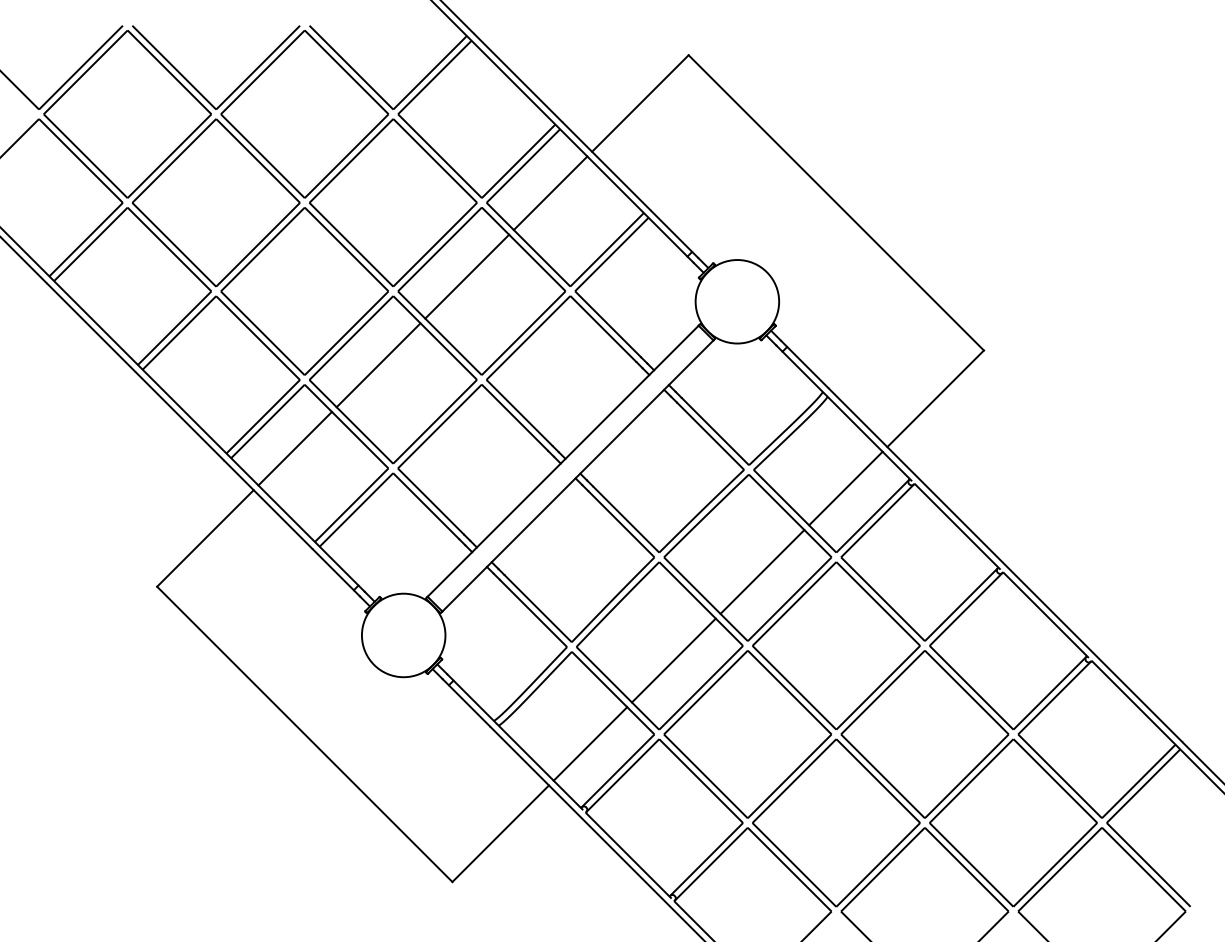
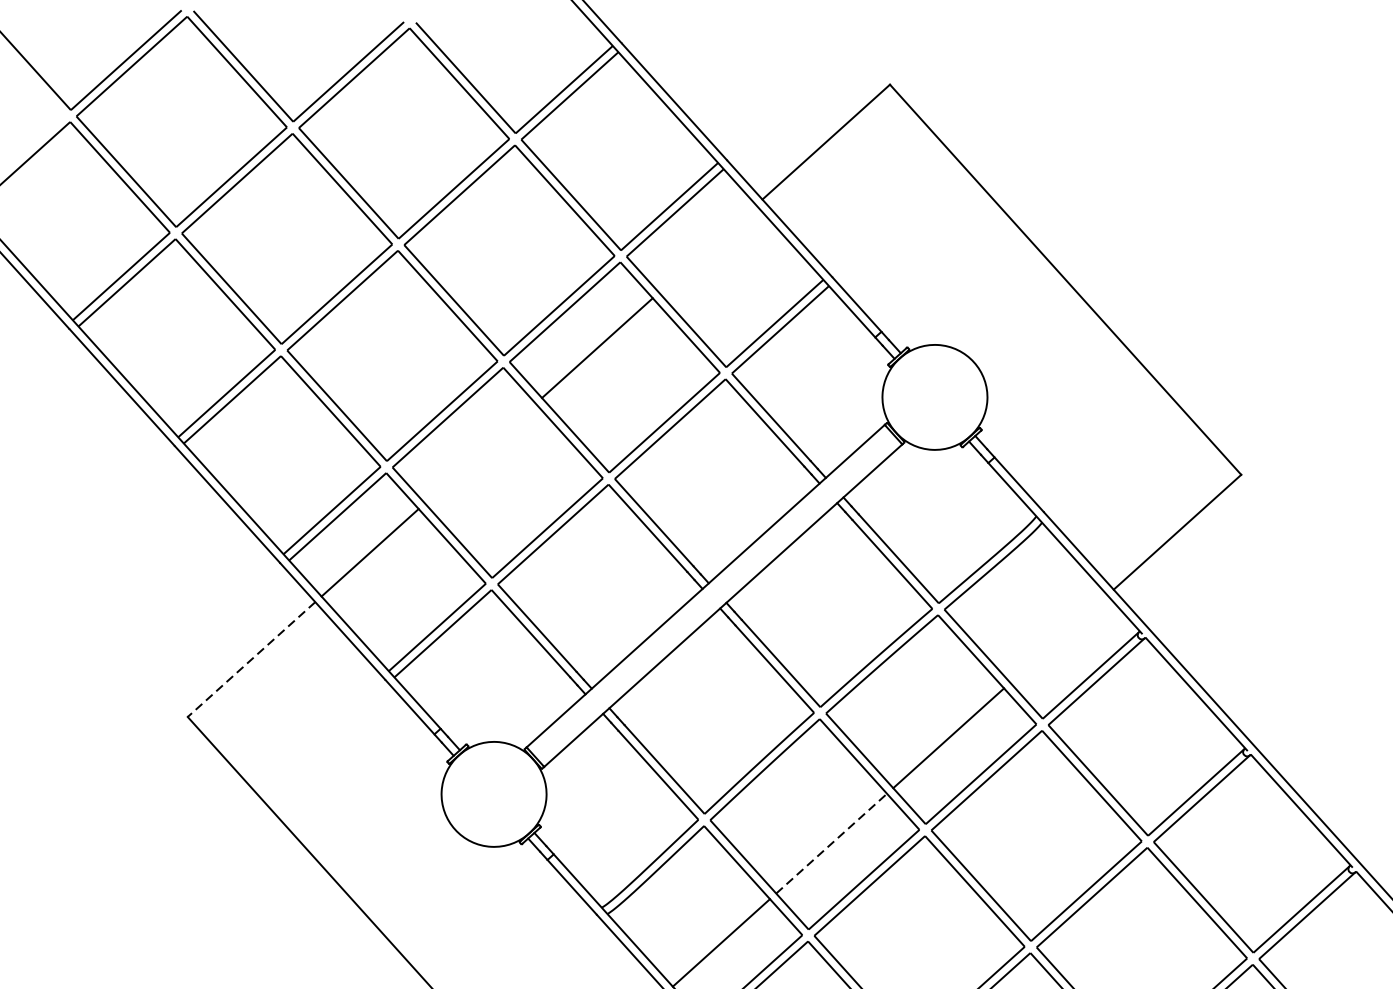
line: (550, 193) -> (707, 249), removed
line: (378, 365) -> (480, 453), removed
line: (845, 488) -> (1058, 638), removed
line: (205, 538) -> (251, 659), solid -> dashed
line: (674, 660) -> (832, 843), solid -> dashed

